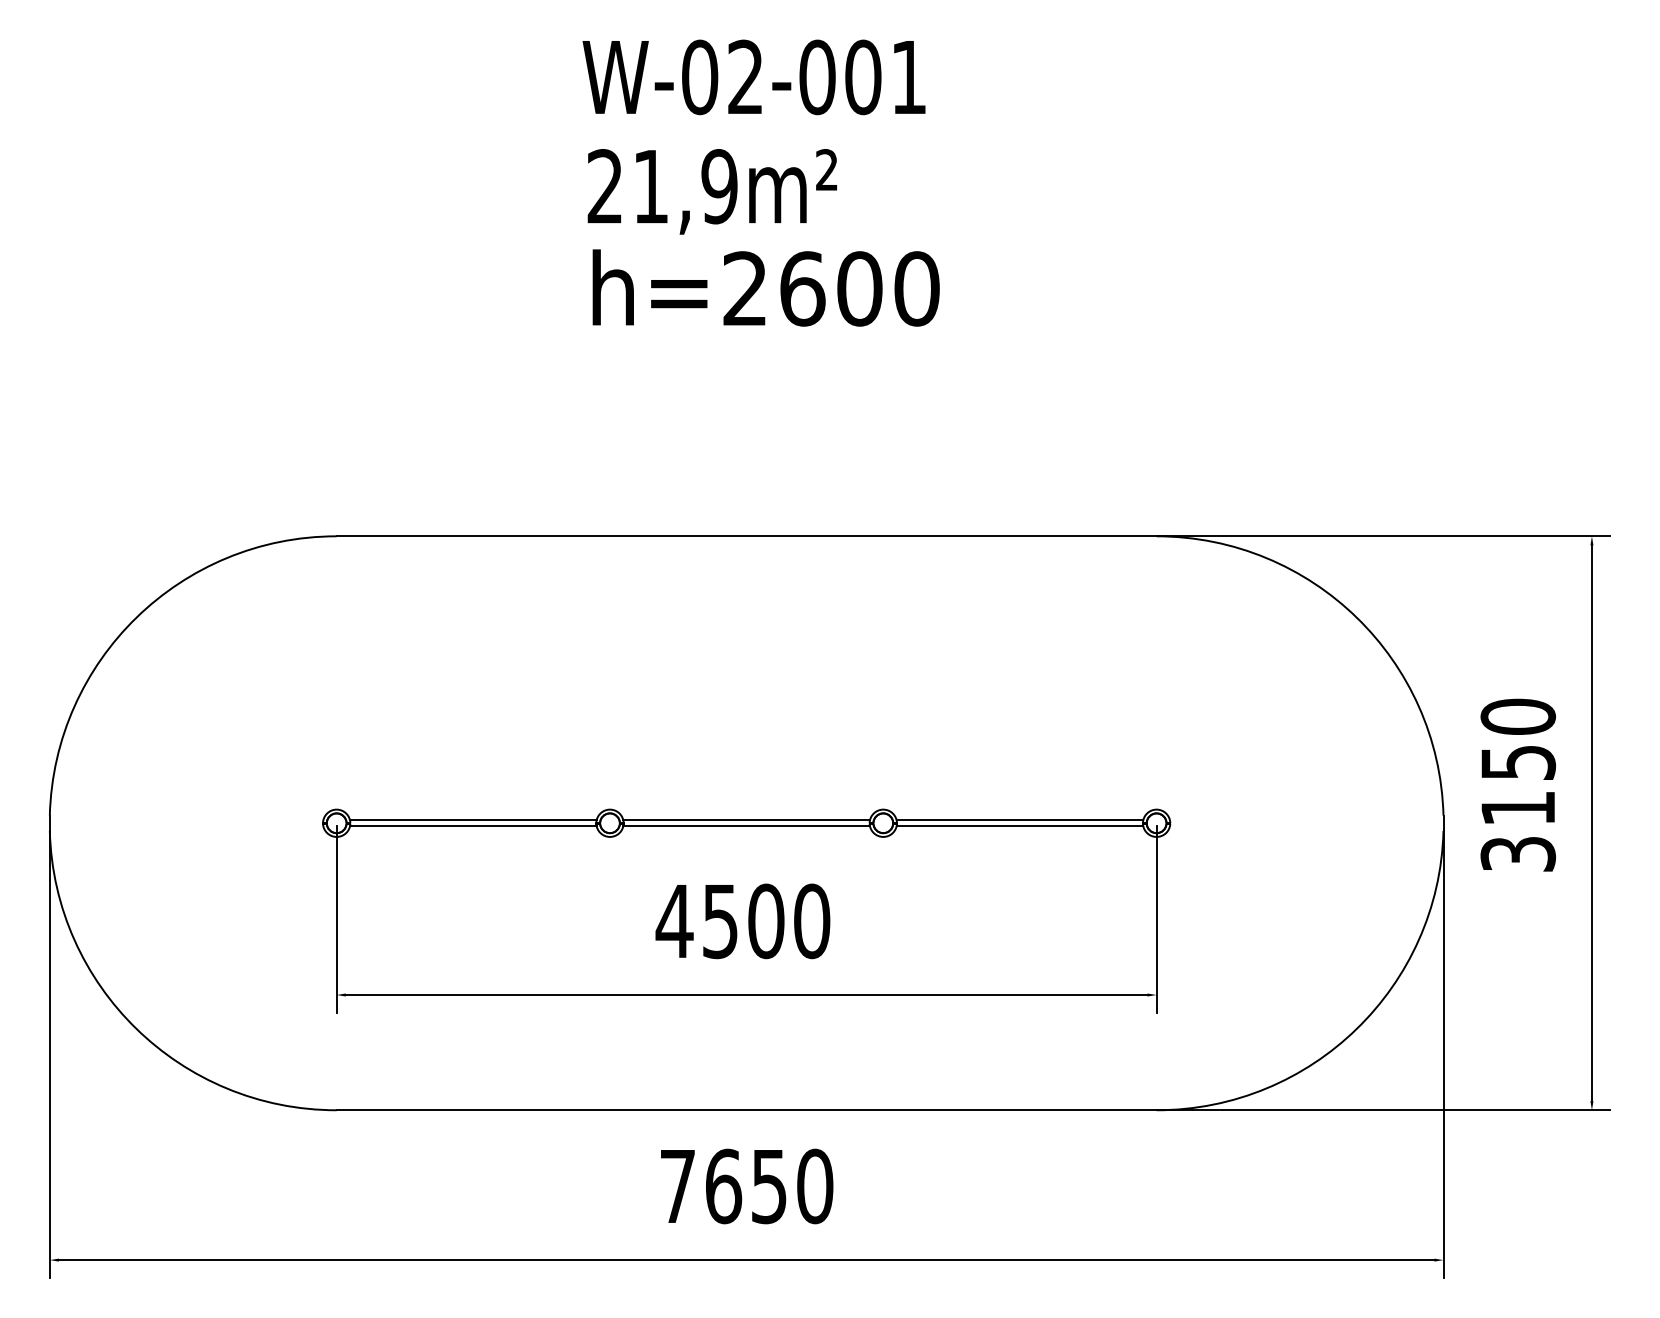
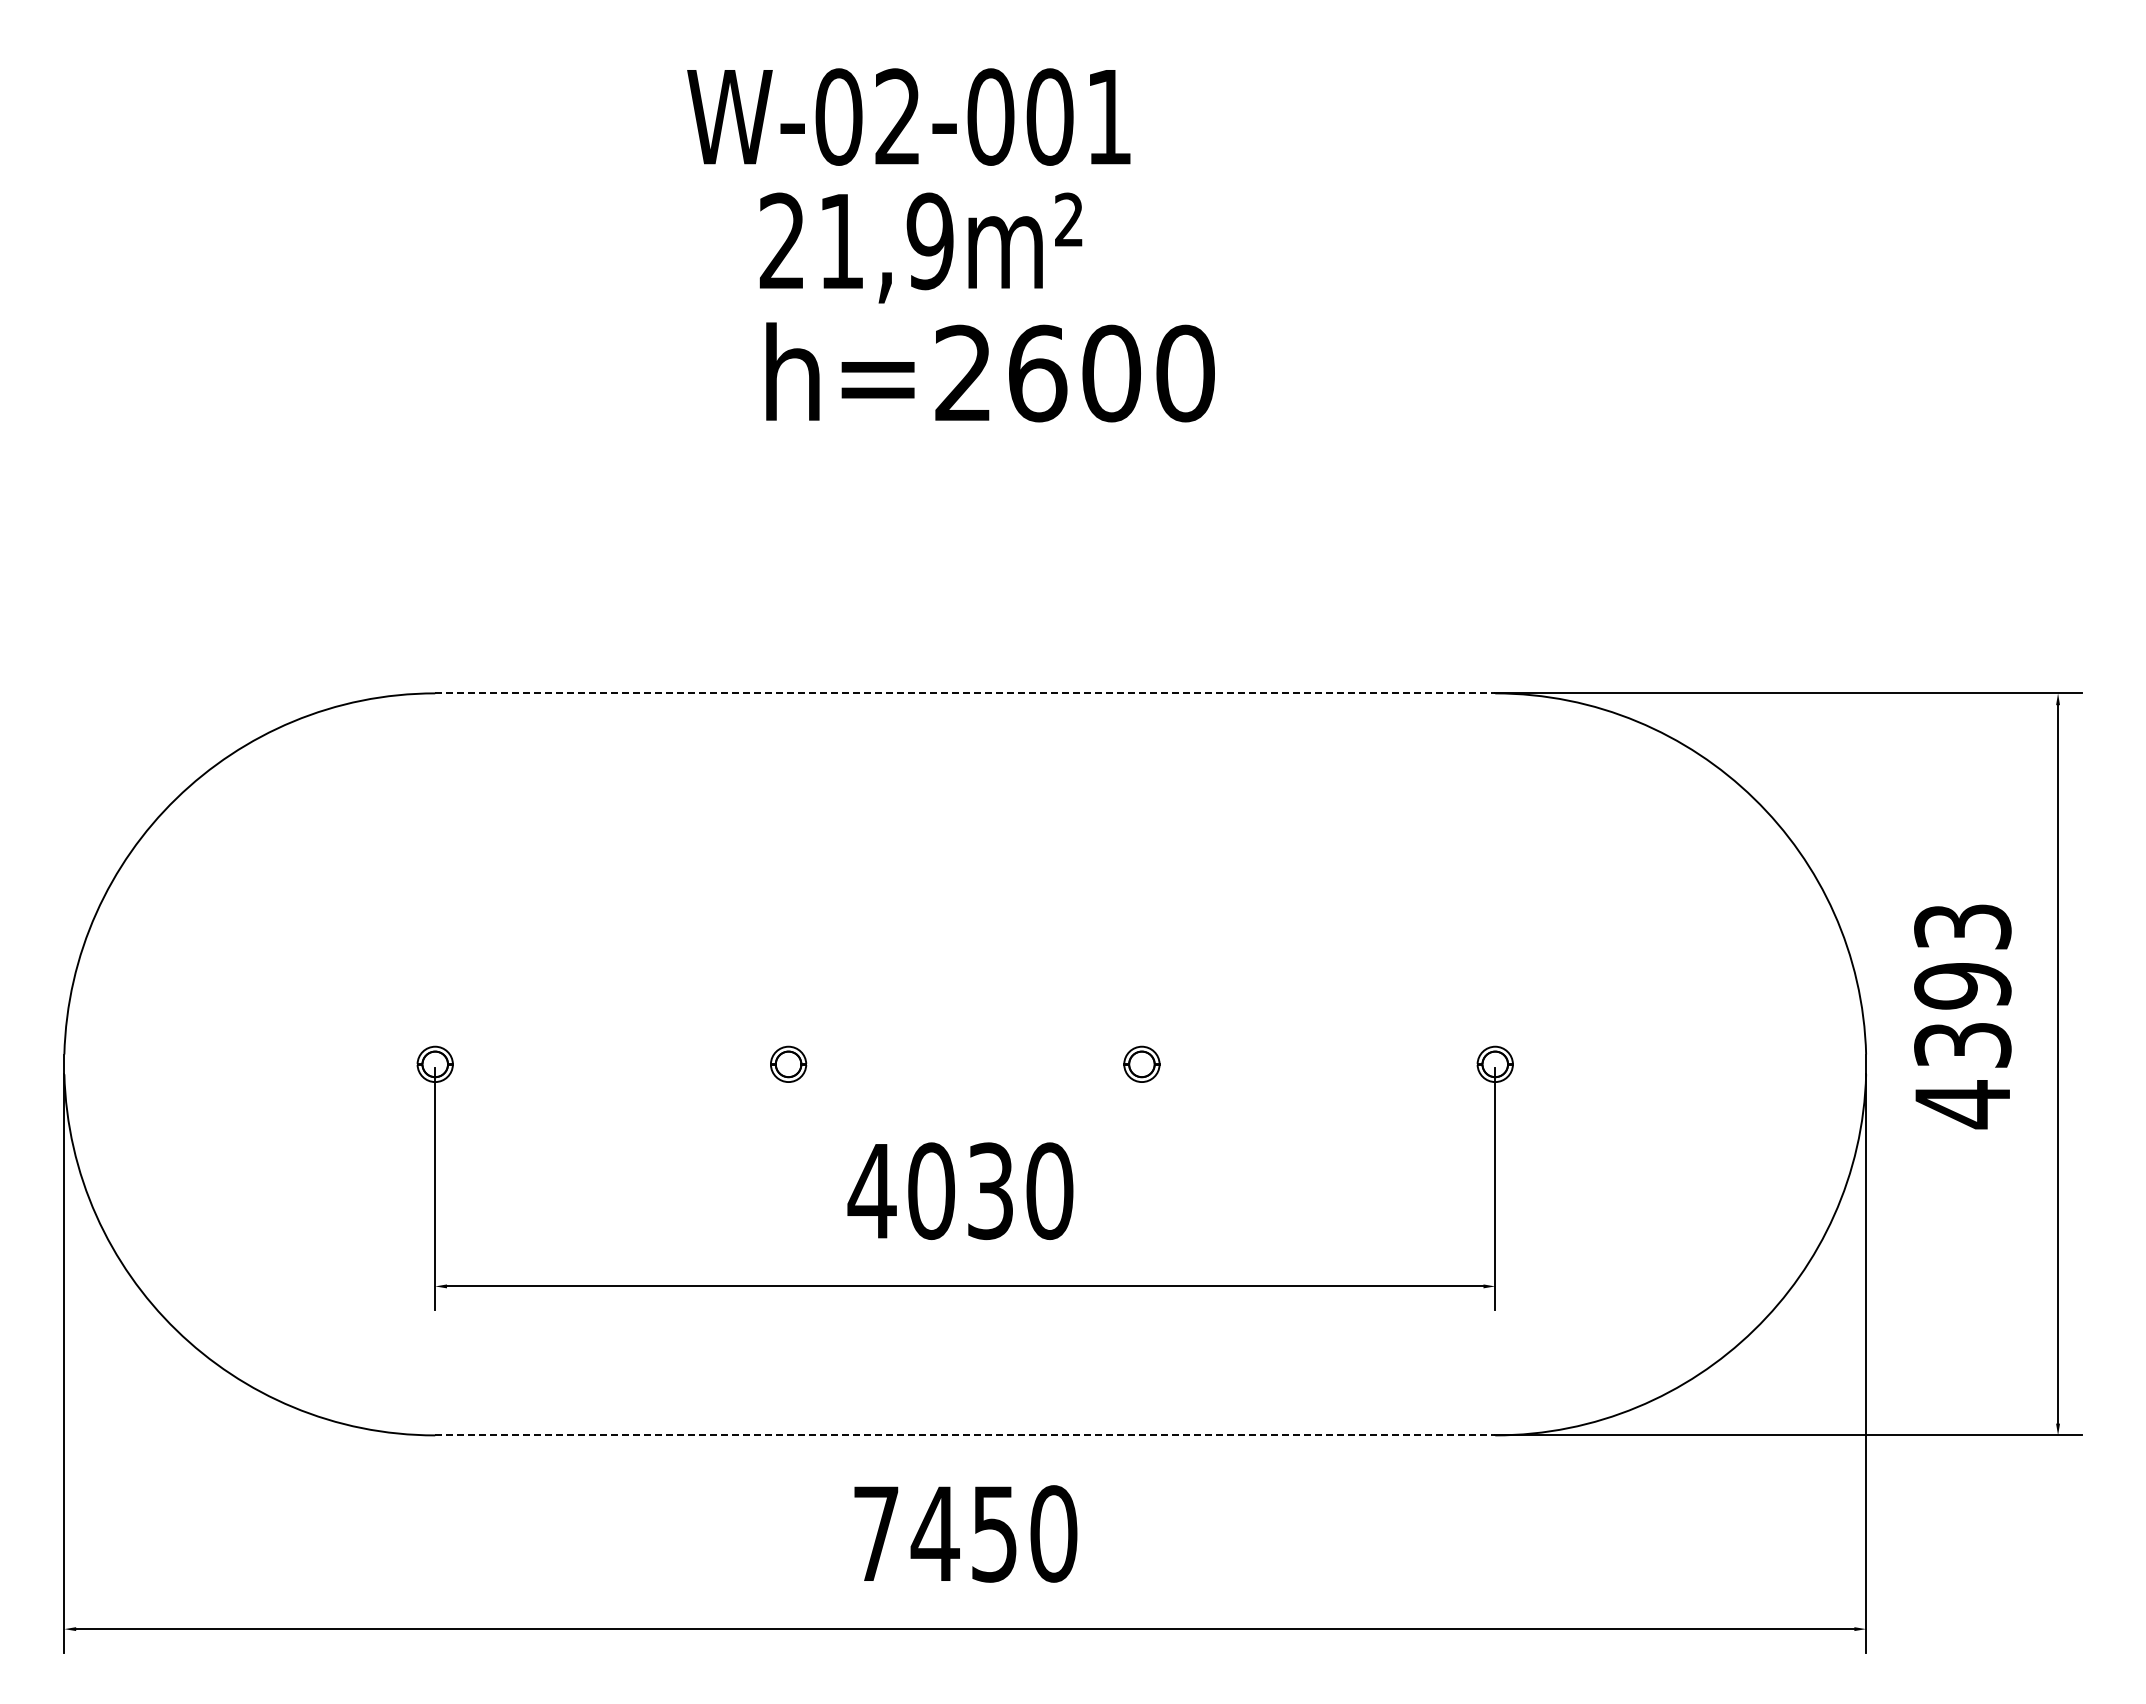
text: (753, 76) -> (908, 116), moved
line: (746, 536) -> (965, 693), solid -> dashed
text: (1518, 786) -> (1962, 1016), 3150 -> 4393
line: (473, 820) -> (611, 1060), removed
line: (746, 820) -> (964, 1060), removed
line: (1019, 820) -> (1318, 1060), removed
line: (473, 826) -> (611, 1068), removed
line: (746, 826) -> (964, 1068), removed
line: (1019, 826) -> (1318, 1068), removed
text: (743, 921) -> (961, 1191), 4500 -> 4030
line: (746, 1110) -> (965, 1435), solid -> dashed
text: (722, 1186) -> (934, 1533), 7650 -> 7450

